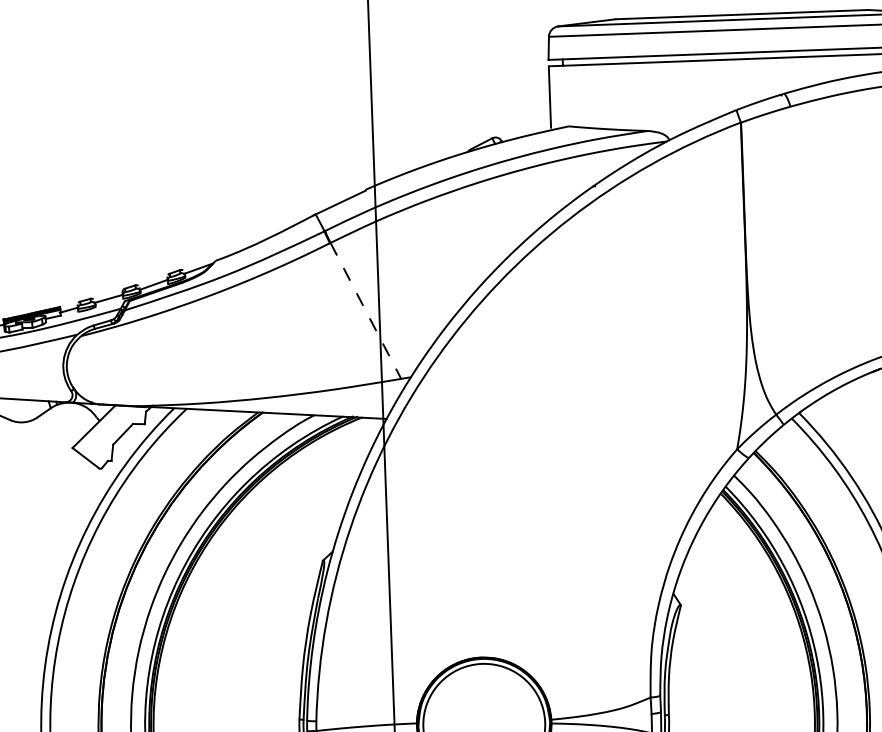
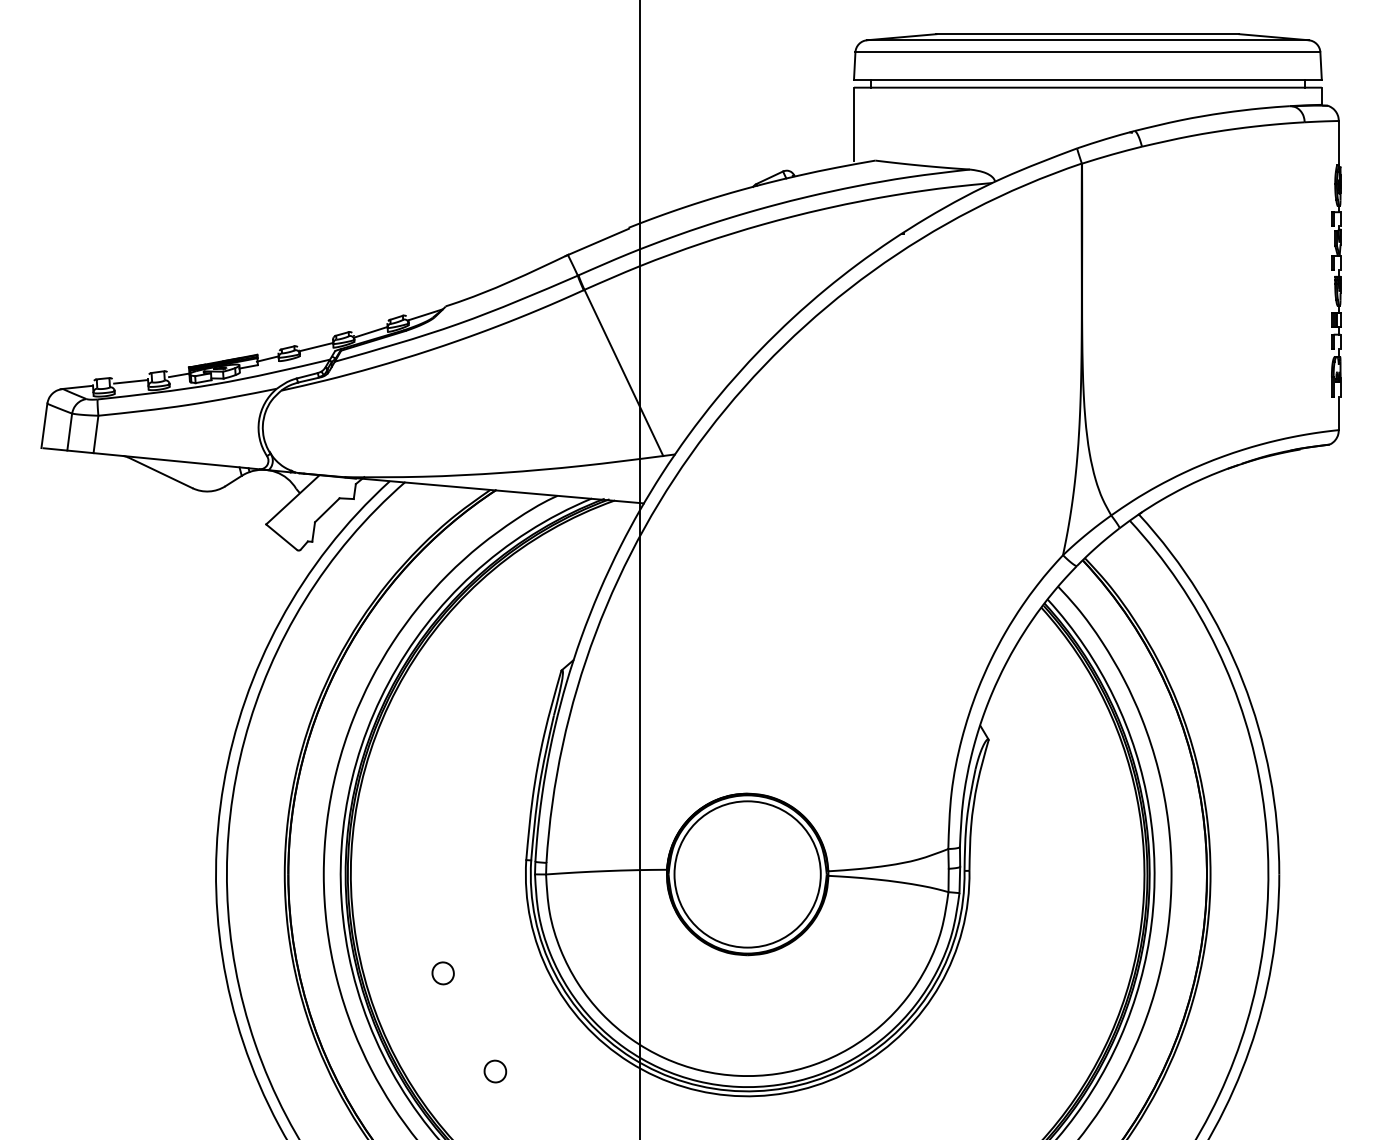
line: (365, 310) -> (623, 372), dashed -> solid

